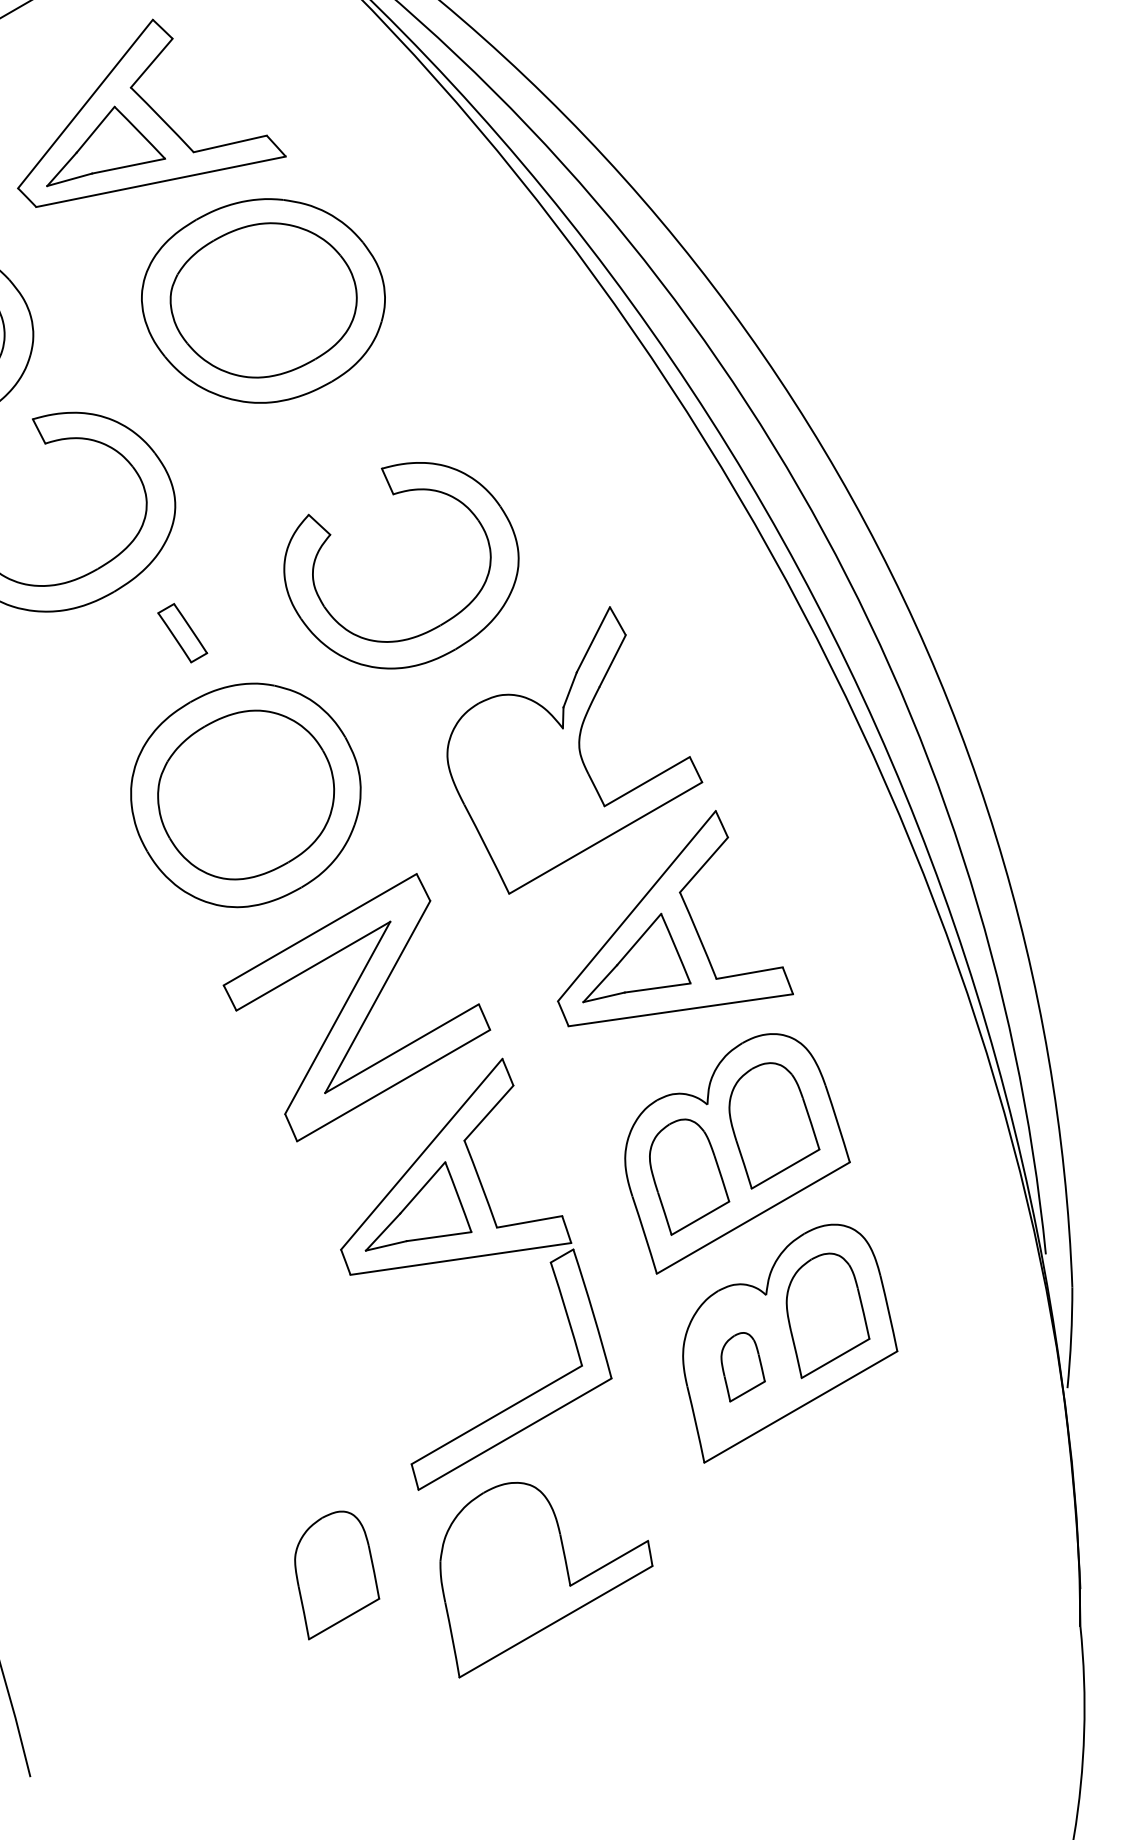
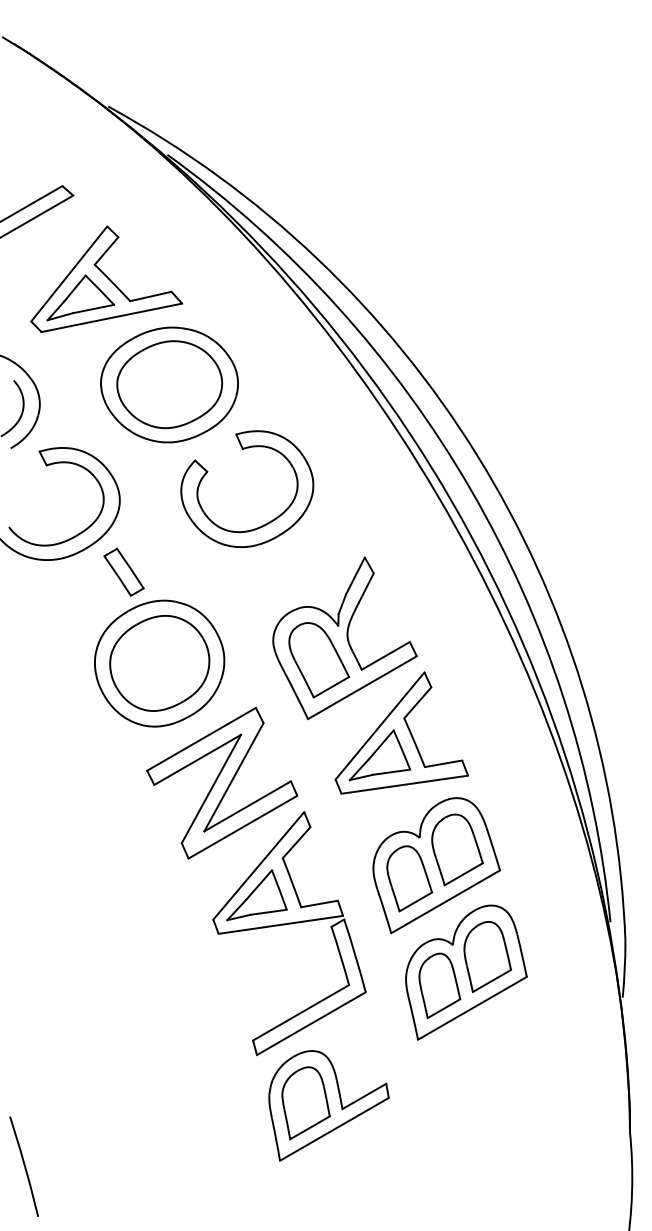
part: (398, 495) -> (245, 449), moved
part: (181, 631) -> (123, 571), size x1.43
part: (529, 789) -> (319, 660), added
part: (742, 1366) -> (439, 985), size x1.67
part: (336, 1575) -> (305, 1103), moved

